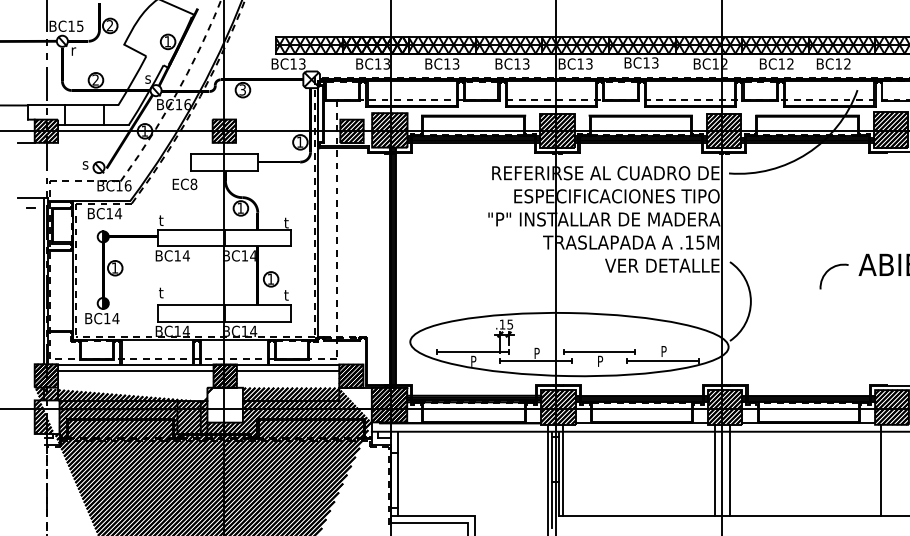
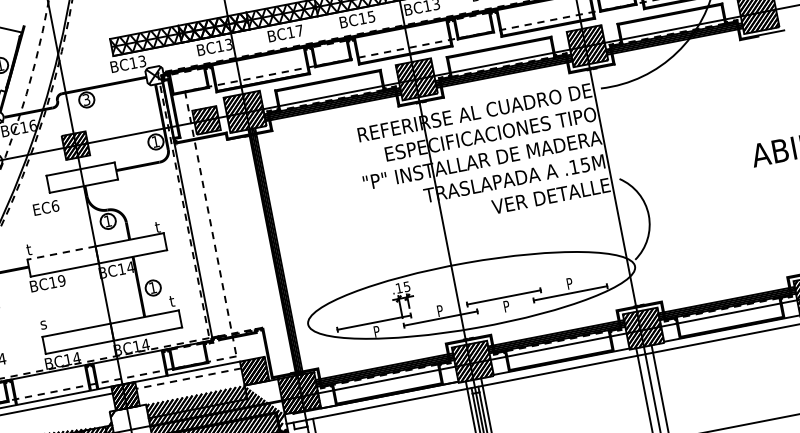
text: (455, 63) -> (299, 30), BC13 -> BC17
text: (526, 63) -> (371, 16), BC13 -> BC15
text: (193, 183) -> (54, 205), EC8 -> EC6
line: (190, 229) -> (60, 253), solid -> dashed
text: (185, 255) -> (60, 280), BC14 -> BC19
arc: (828, 271) -> (722, 169), removed
text: (160, 292) -> (42, 323), t -> s
line: (287, 371) -> (188, 379), solid -> dashed

